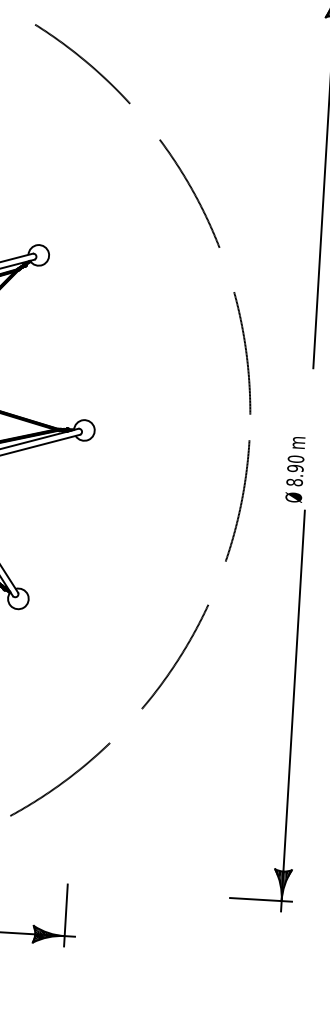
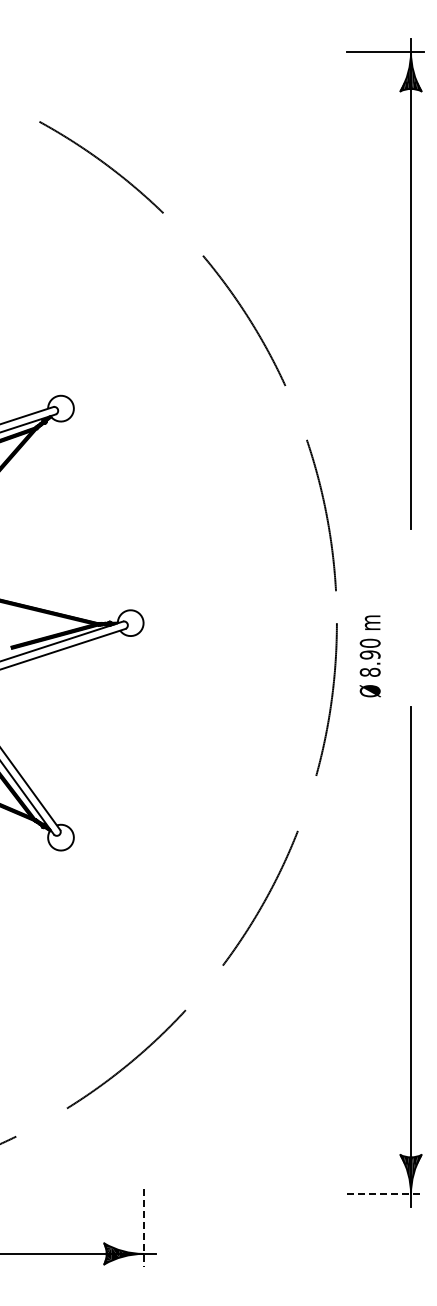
text: (294, 469) -> (369, 656), moved
line: (261, 900) -> (385, 1194), solid -> dashed
line: (65, 915) -> (143, 1228), solid -> dashed

